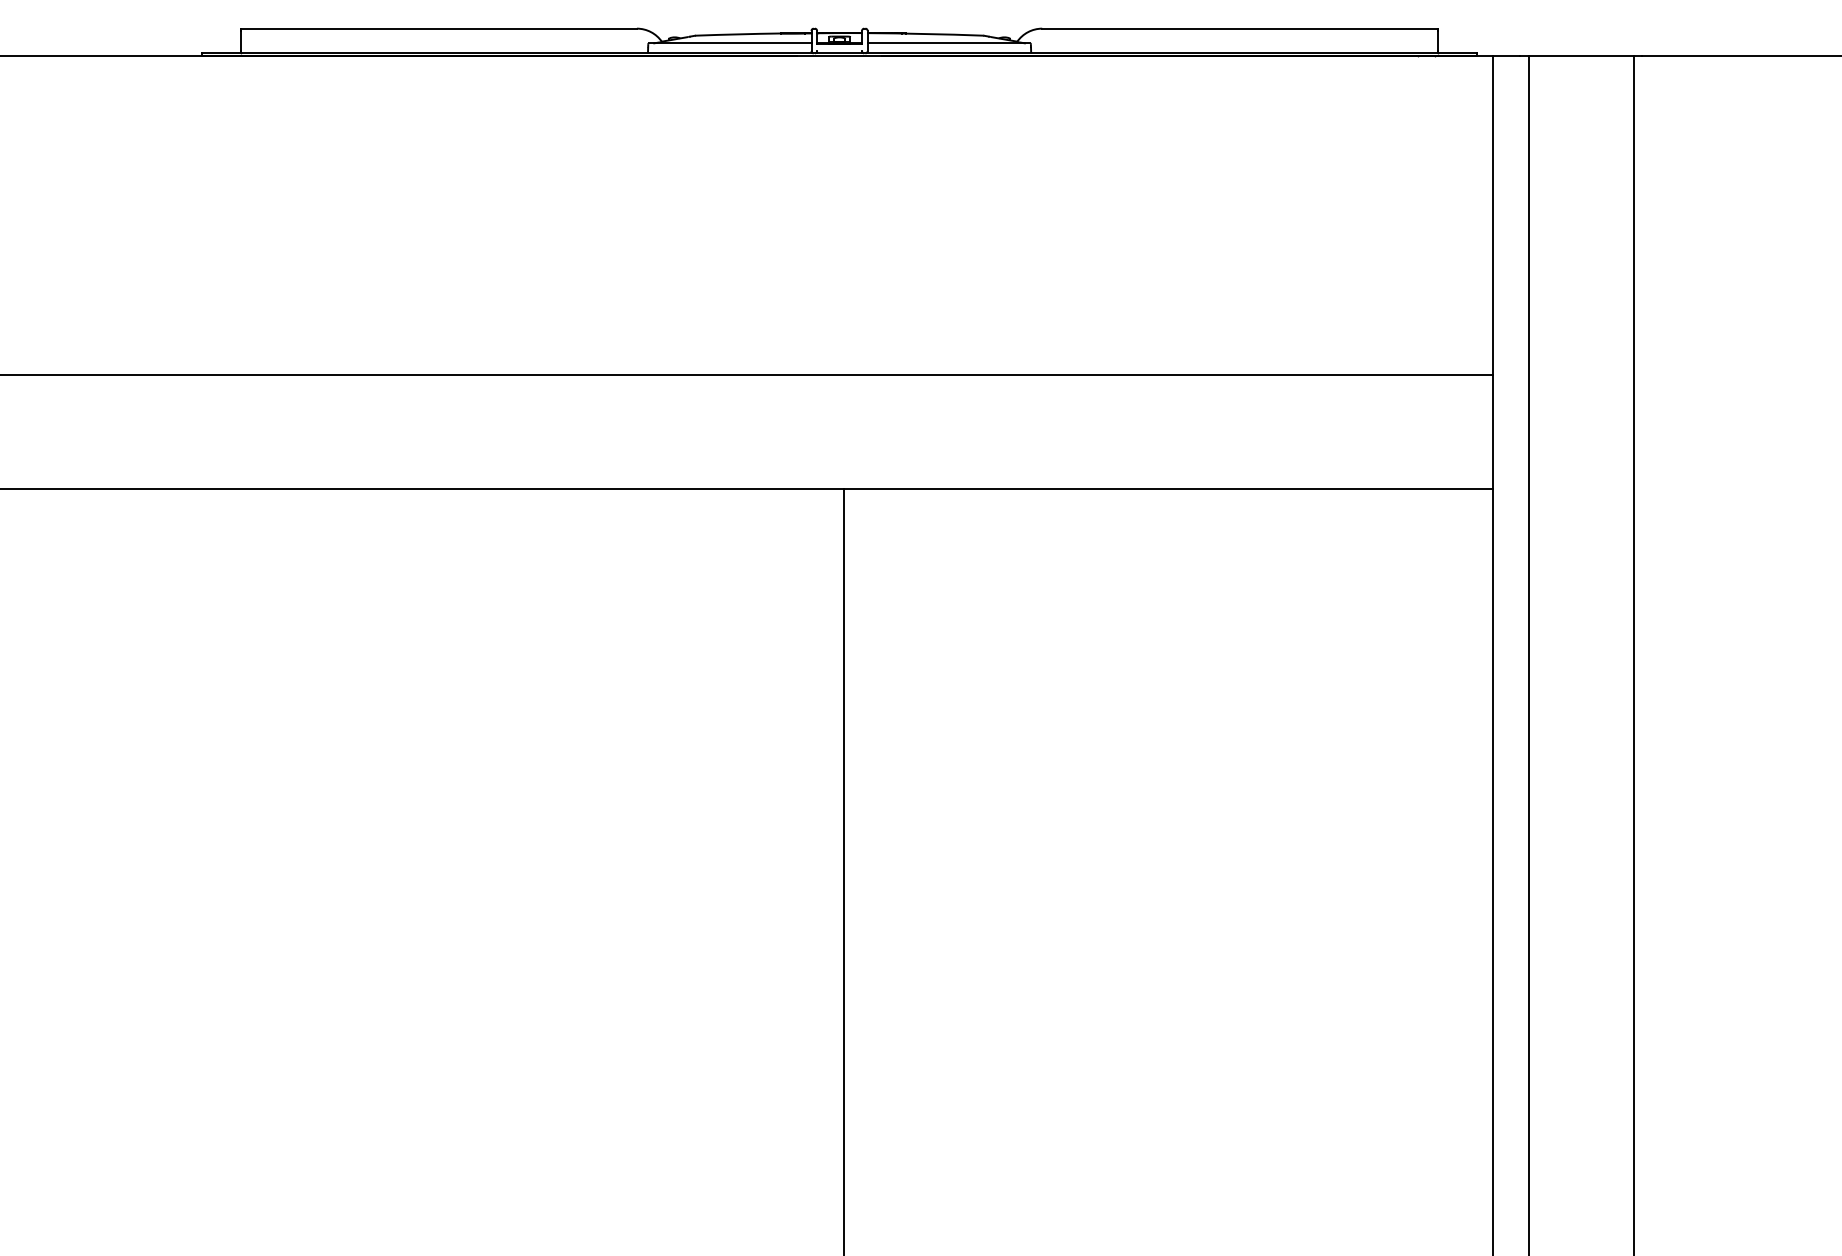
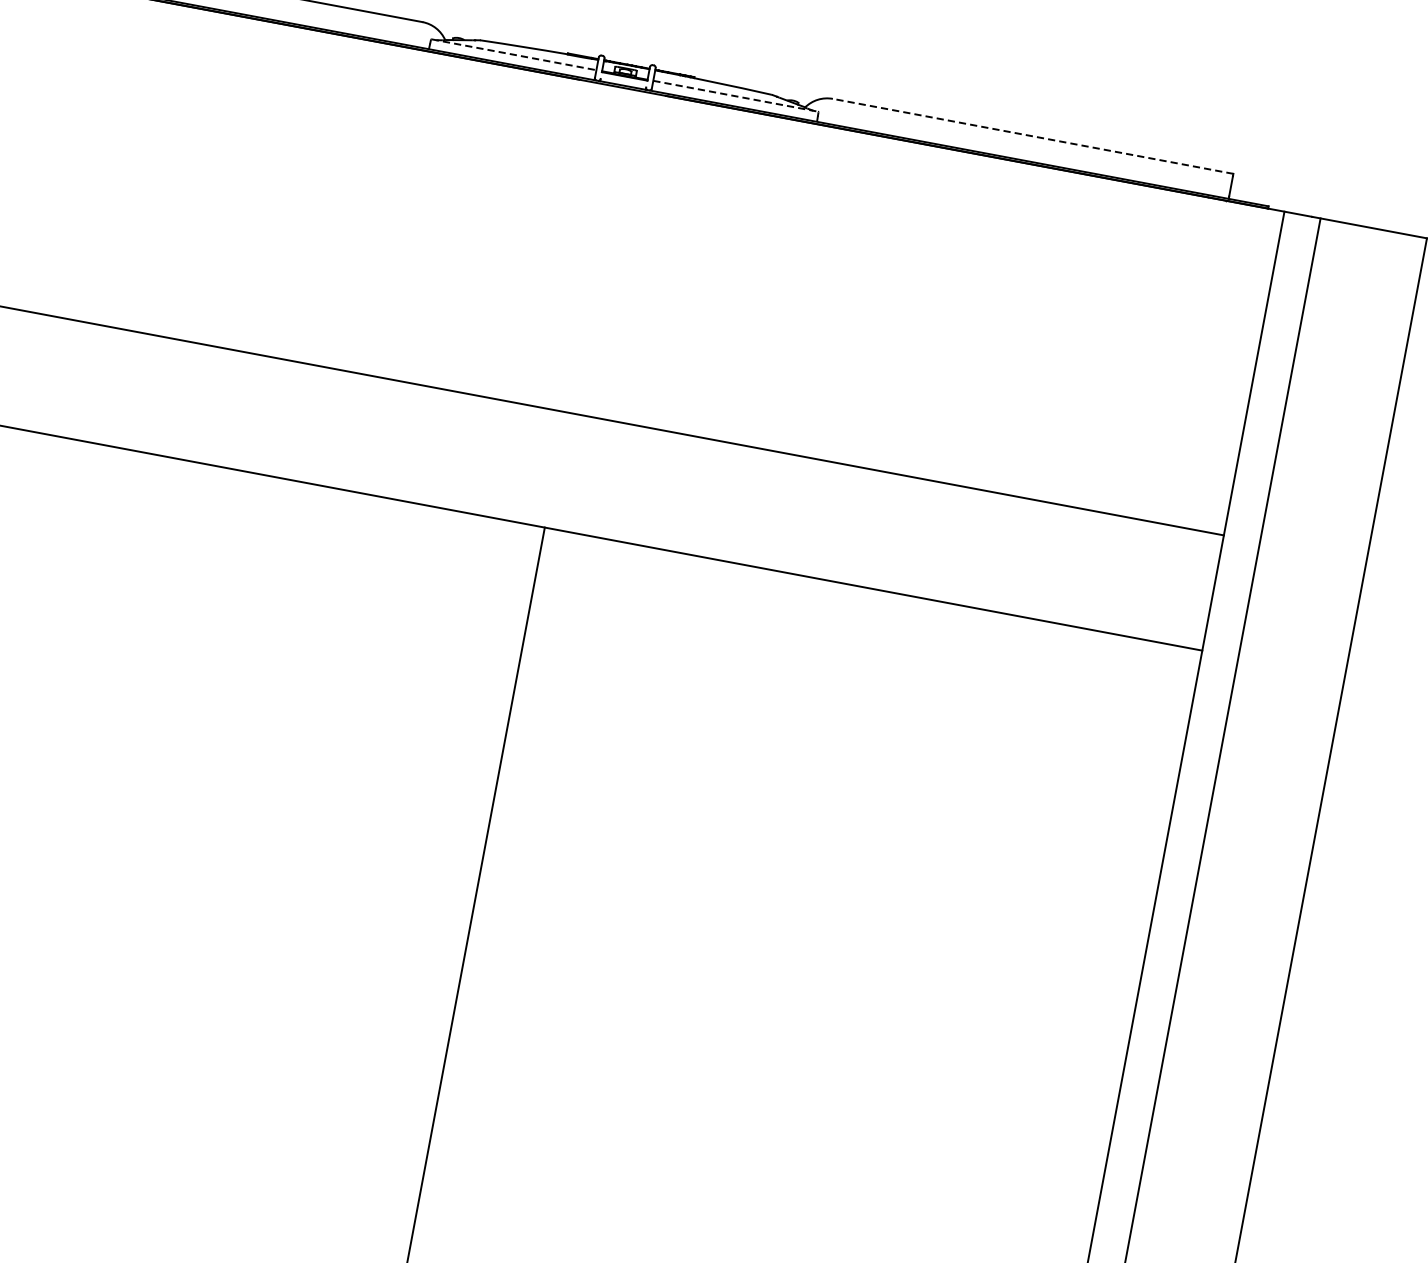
line: (1239, 28) -> (1032, 136), solid -> dashed
line: (730, 43) -> (514, 54), solid -> dashed
line: (949, 43) -> (736, 96), solid -> dashed

